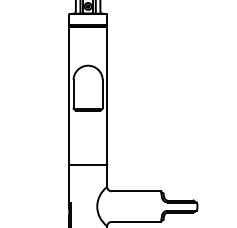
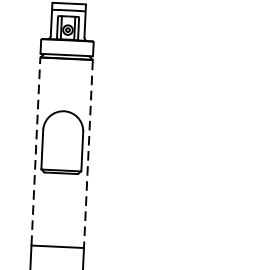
line: (68, 95) -> (35, 150), solid -> dashed
line: (107, 96) -> (88, 154), solid -> dashed

